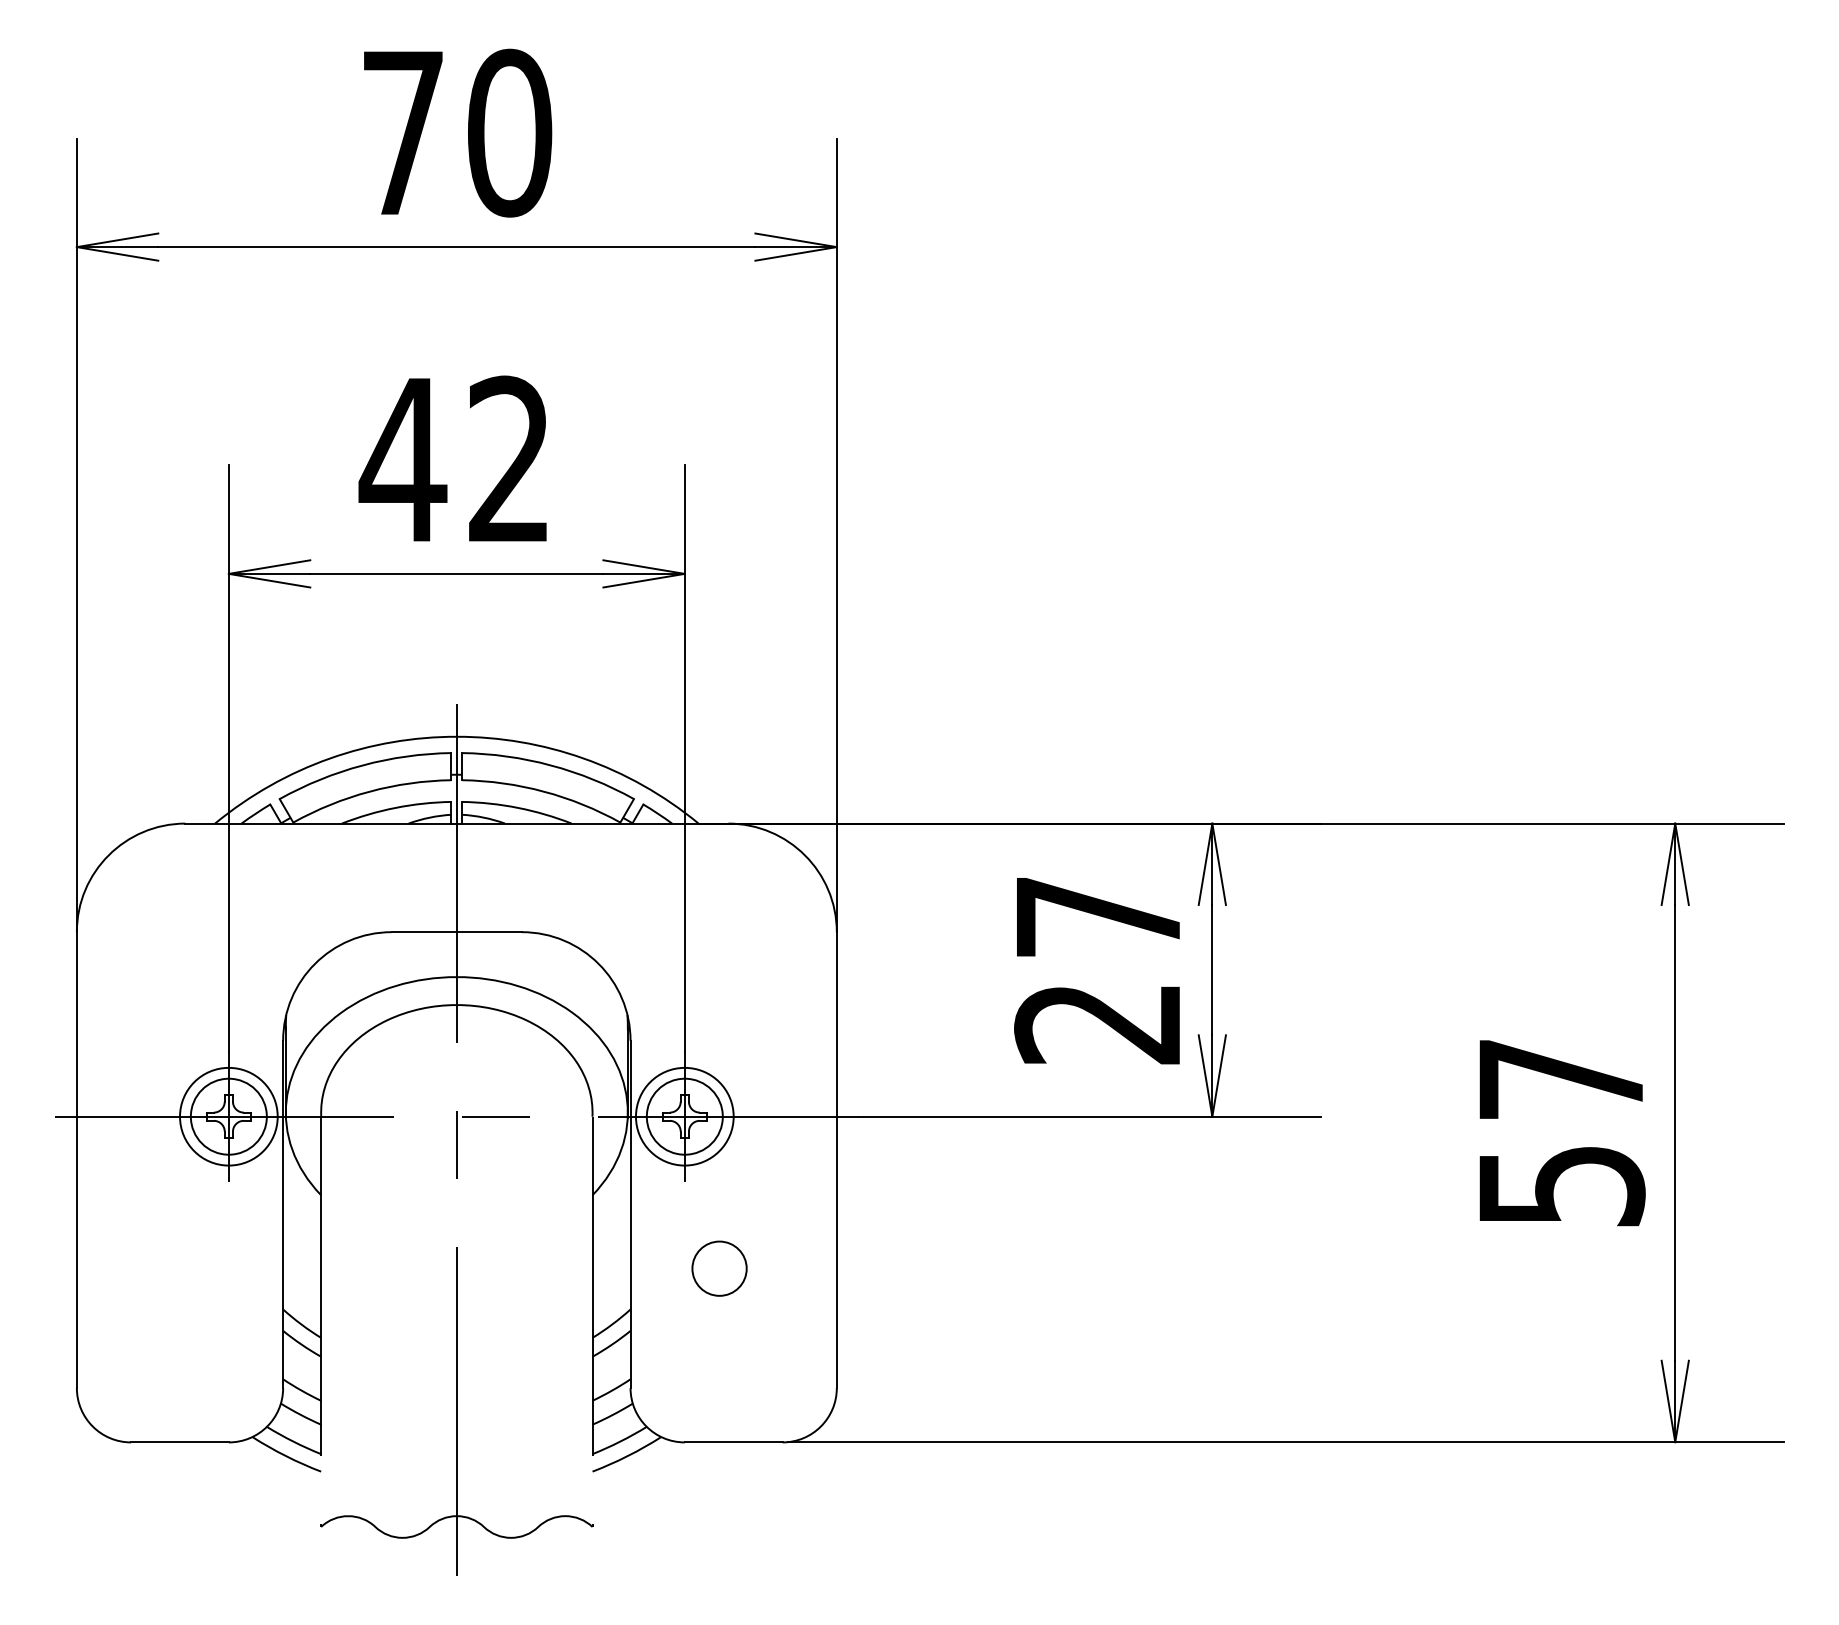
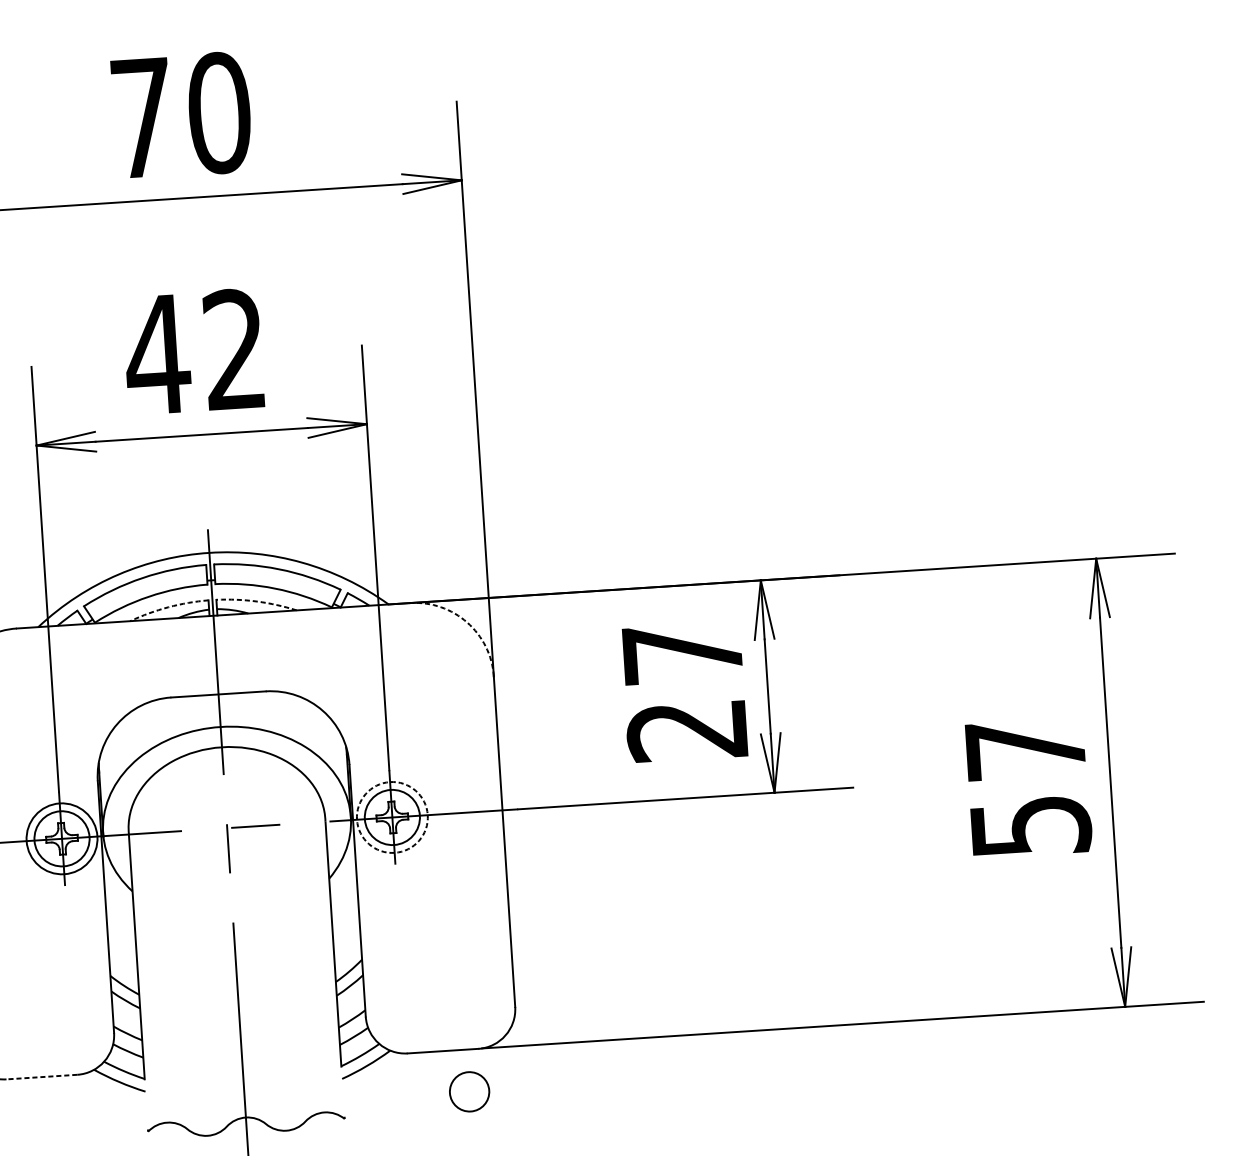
arc: (395, 807) -> (168, 607), solid -> dashed
arc: (517, 807) -> (256, 601), solid -> dashed
arc: (805, 855) -> (467, 622), solid -> dashed
circle: (684, 1116) -> (392, 817), solid -> dashed
circle: (719, 1268) -> (469, 1091), moved
line: (180, 1442) -> (42, 1077), solid -> dashed

